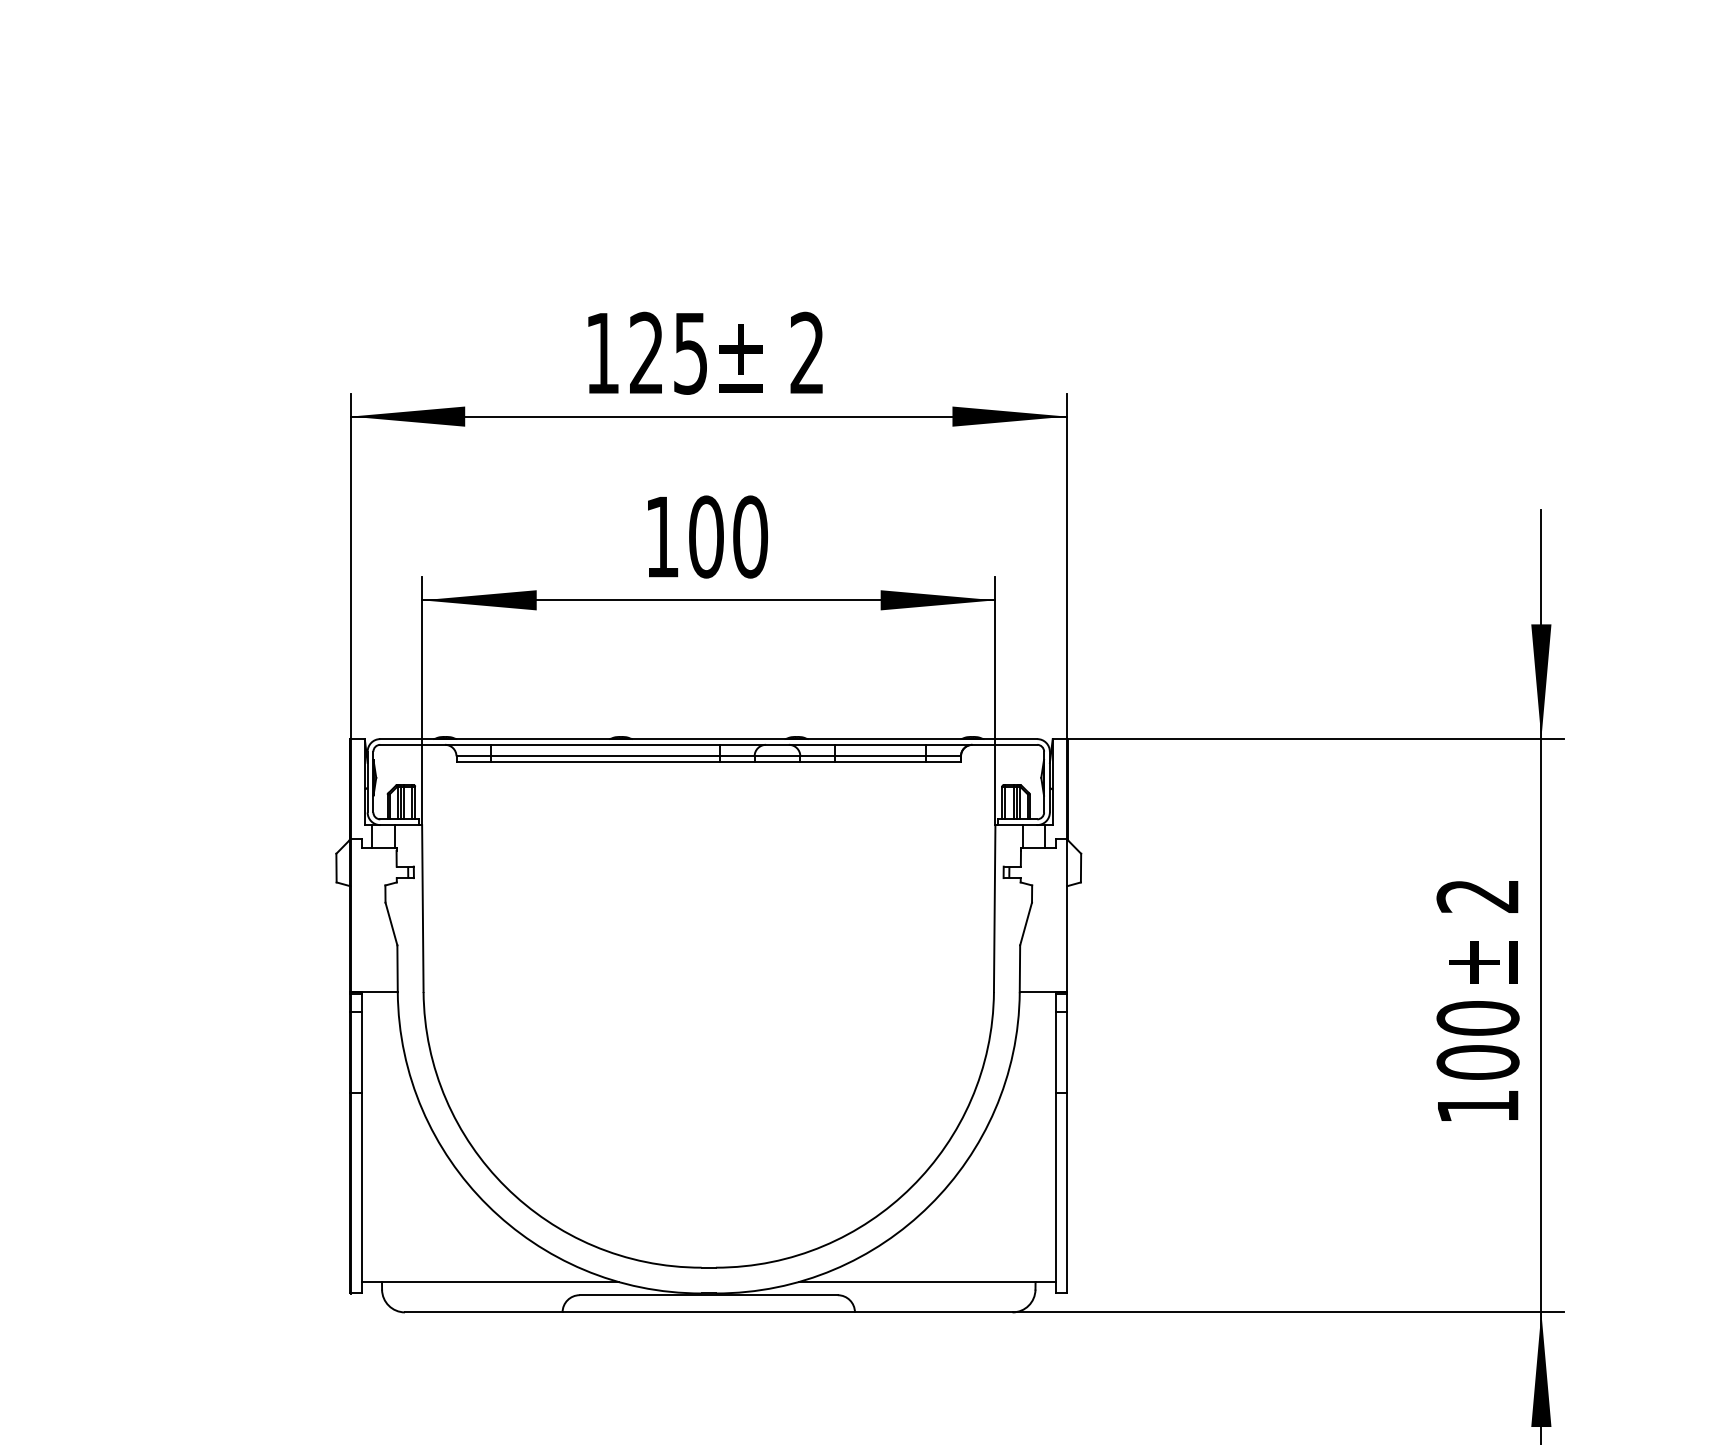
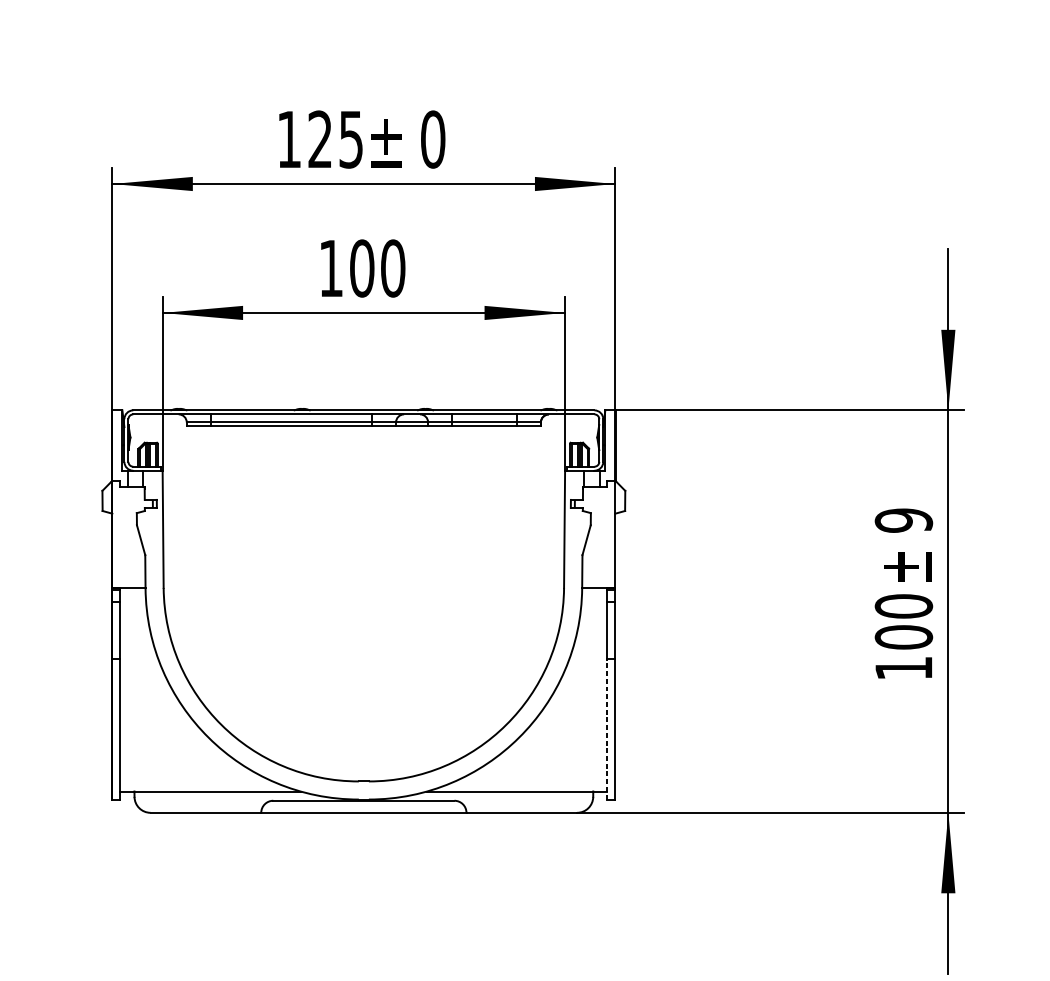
text: (807, 352) -> (433, 138), 2 -> 0
text: (1477, 896) -> (903, 520), 2 -> 9
line: (1055, 1192) -> (607, 728), solid -> dashed

